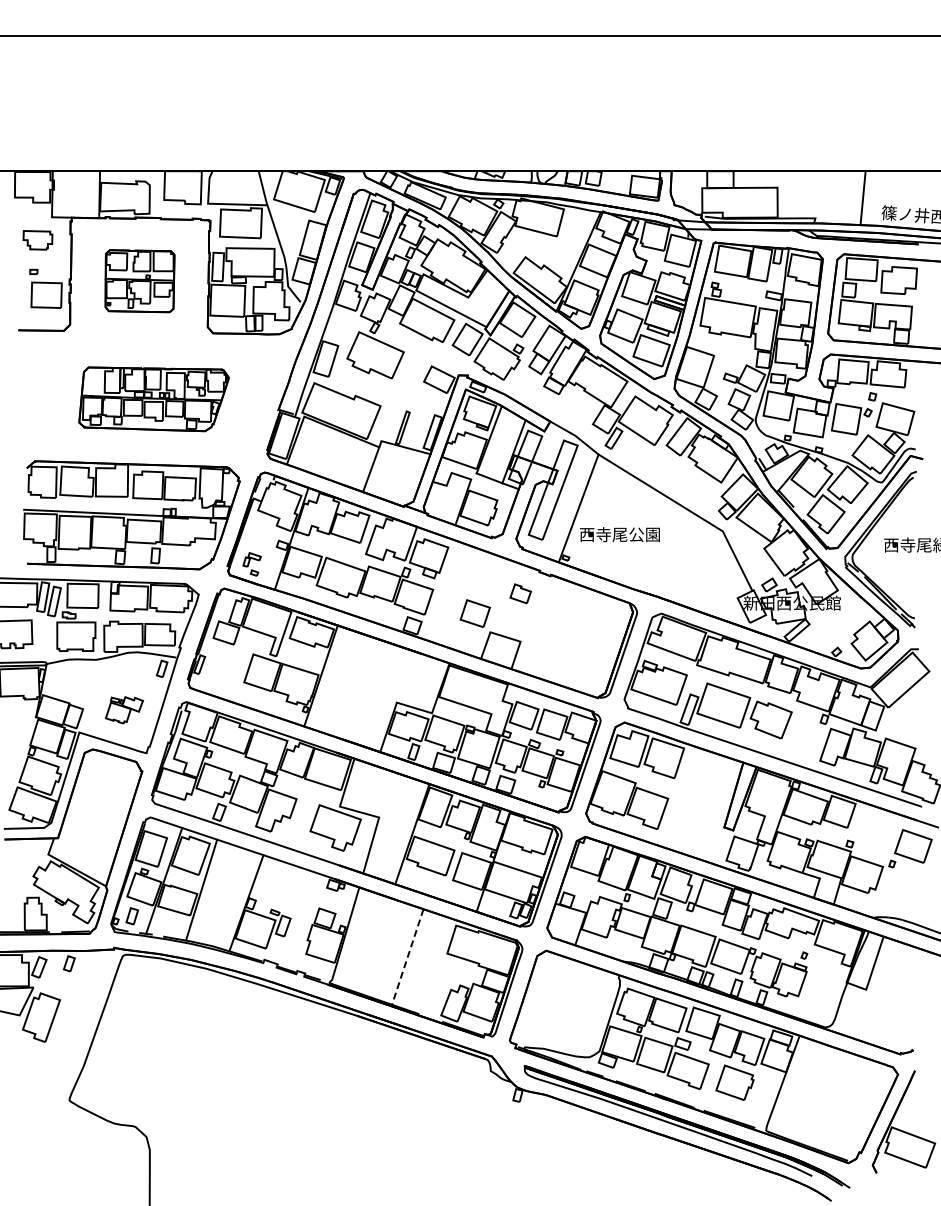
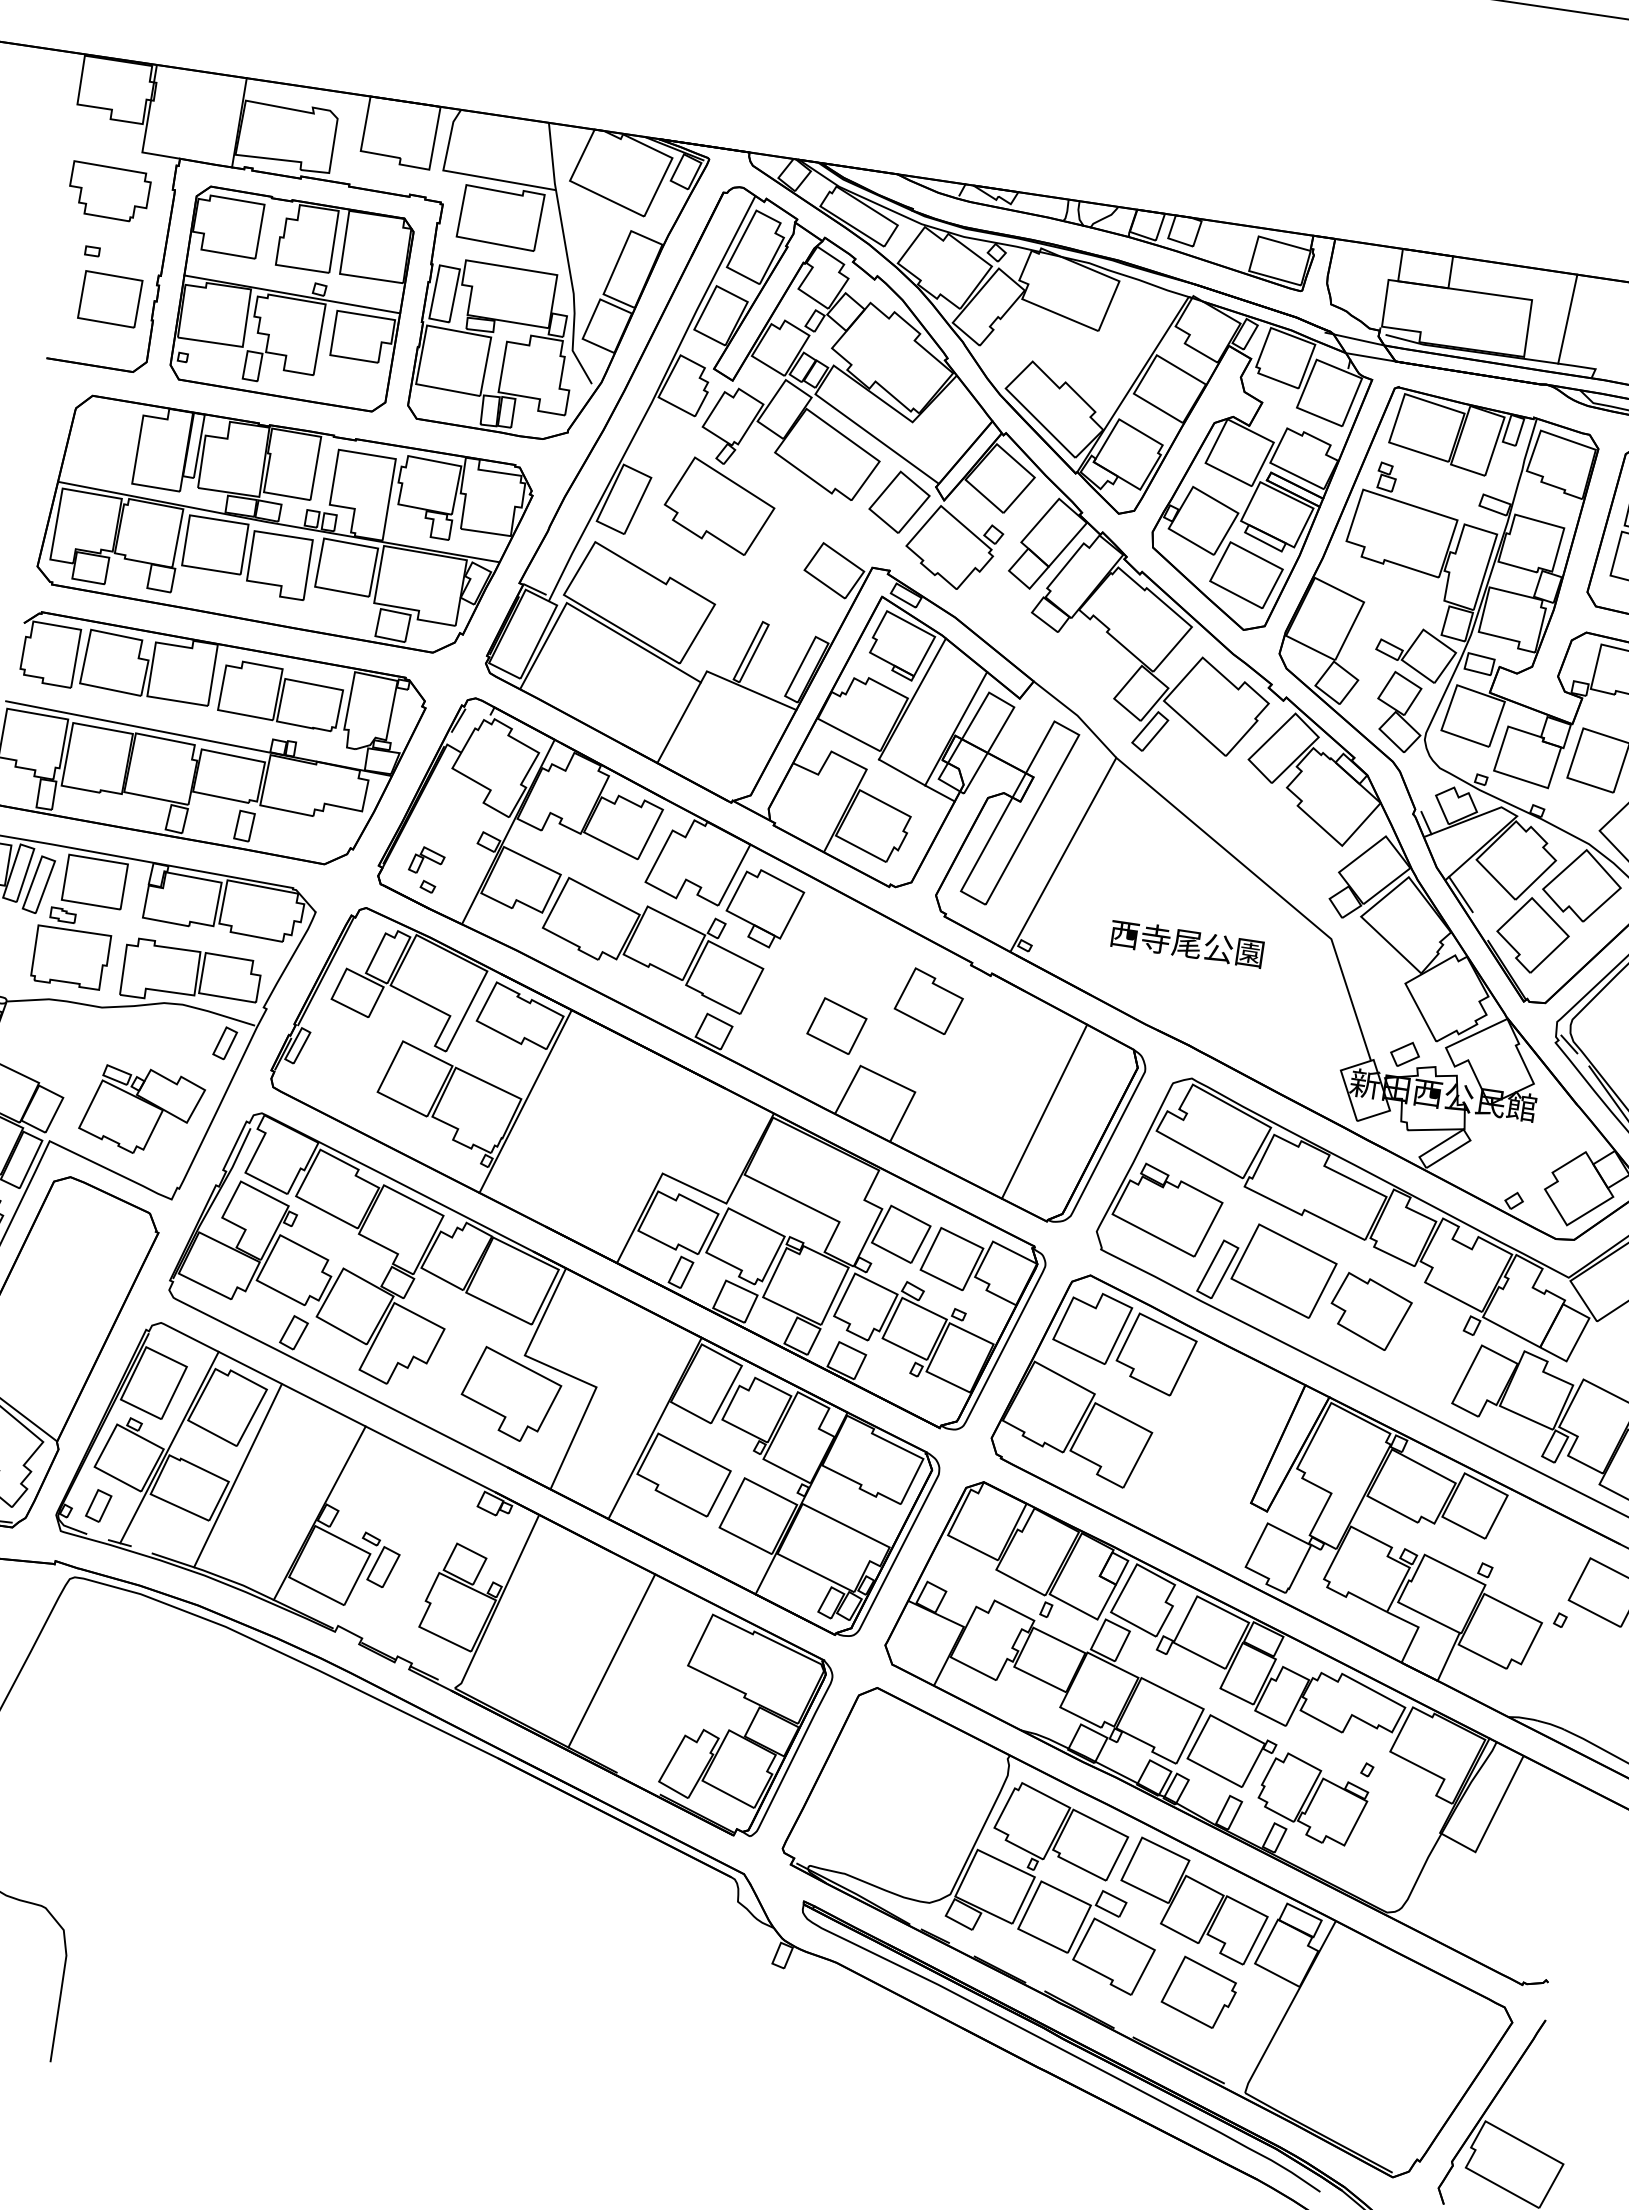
line: (796, 194) -> (1566, 318), added
part: (37, 240) -> (108, 192), size x1.43
part: (139, 280) -> (291, 297), size x1.67
part: (153, 399) -> (284, 527), size x1.67
text: (619, 534) -> (1186, 943), moved
part: (520, 593) -> (928, 1000), size x1.67
line: (588, 641) -> (1044, 1110), added
part: (124, 710) -> (141, 1111), size x1.67
line: (407, 957) -> (611, 1661), dashed -> solid

